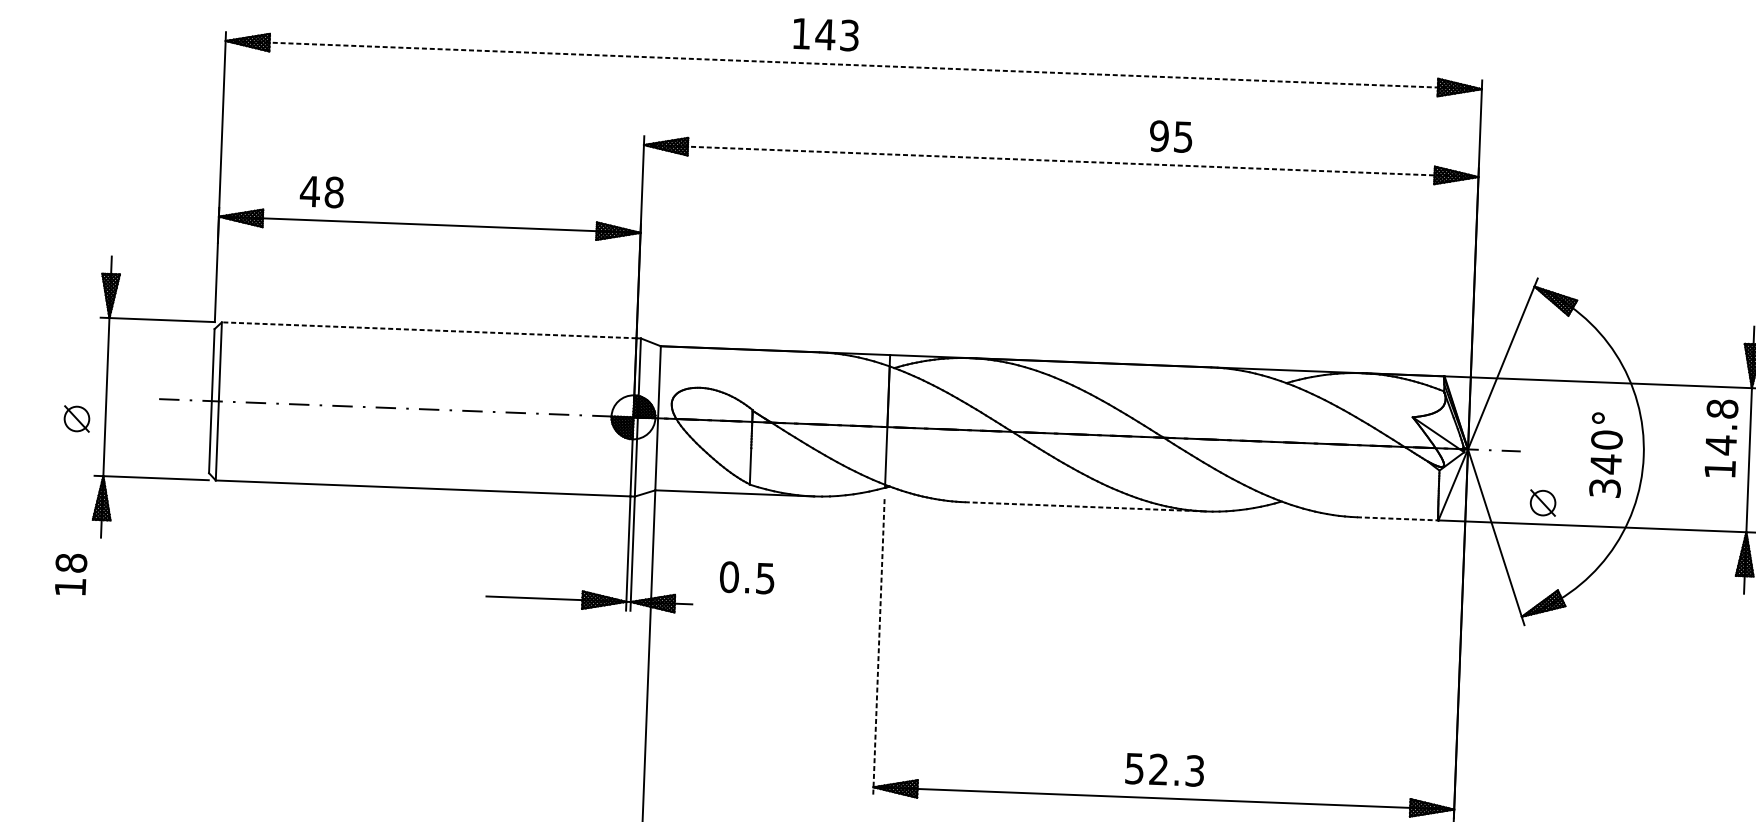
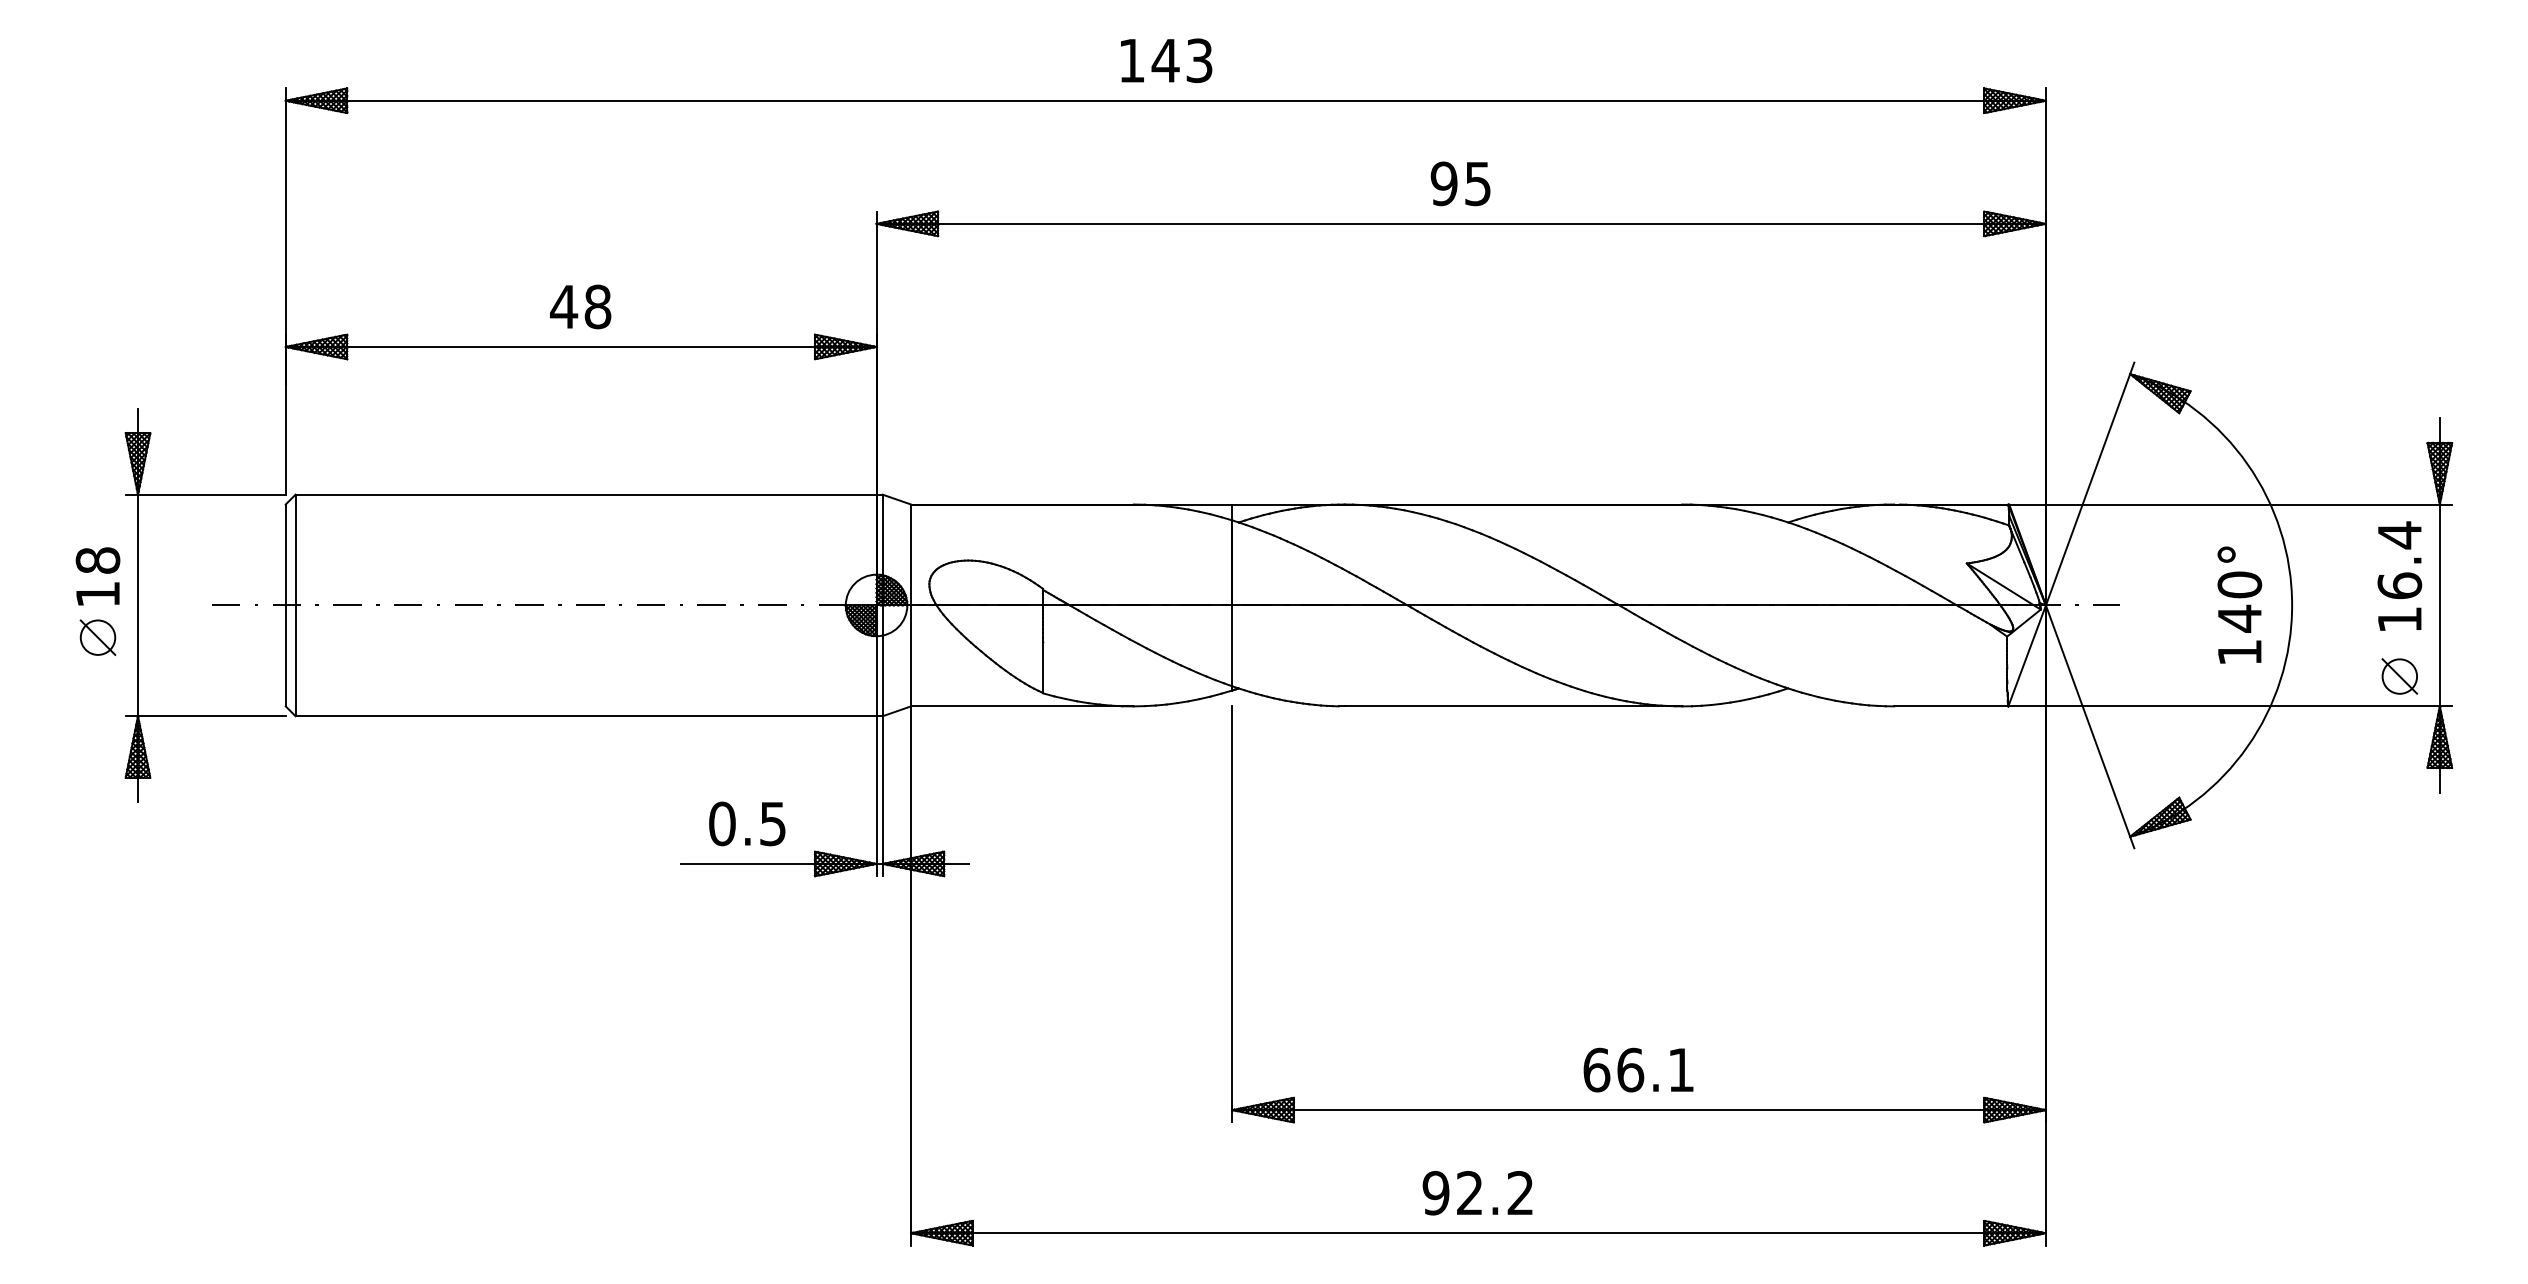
text: (826, 34) -> (1166, 60), moved
line: (854, 64) -> (1166, 100), dashed -> solid
text: (1170, 136) -> (1460, 183), moved
line: (1061, 160) -> (1461, 223), dashed -> solid
text: (321, 191) -> (580, 306), moved
line: (428, 330) -> (585, 494), dashed -> solid
text: (1721, 427) -> (2399, 560), 14.8 -> 16.4
text: (1604, 488) -> (2239, 652), 340° -> 140°
part: (1542, 503) -> (2399, 676), moved
line: (1085, 506) -> (1513, 706), dashed -> solid
line: (1397, 518) -> (1951, 706), dashed -> solid
text: (70, 574) -> (97, 576), moved
text: (747, 577) -> (747, 823), moved
line: (879, 647) -> (1232, 914), dashed -> solid
text: (1164, 769) -> (1638, 1069), 52.3 -> 66.1

